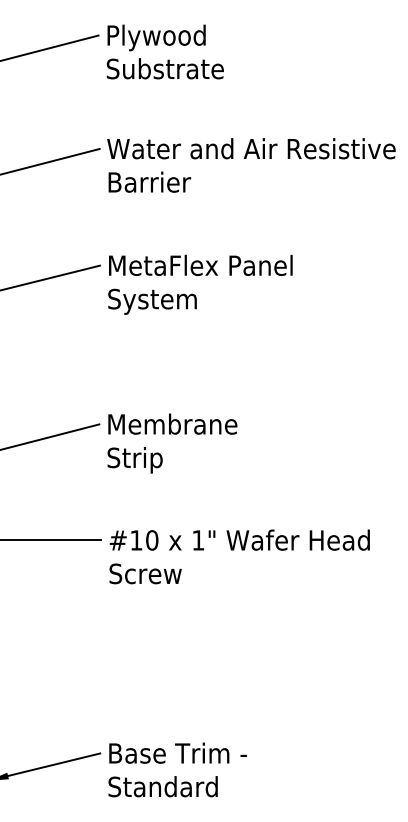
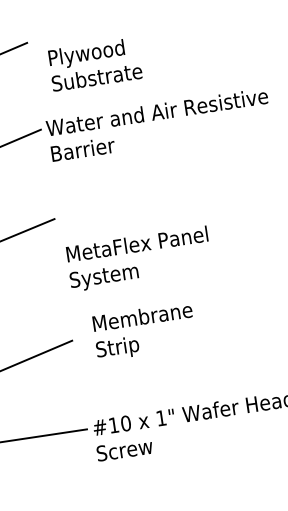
text: (164, 51) -> (94, 64), moved
text: (200, 284) -> (139, 258), moved
text: (172, 443) -> (144, 331), moved

